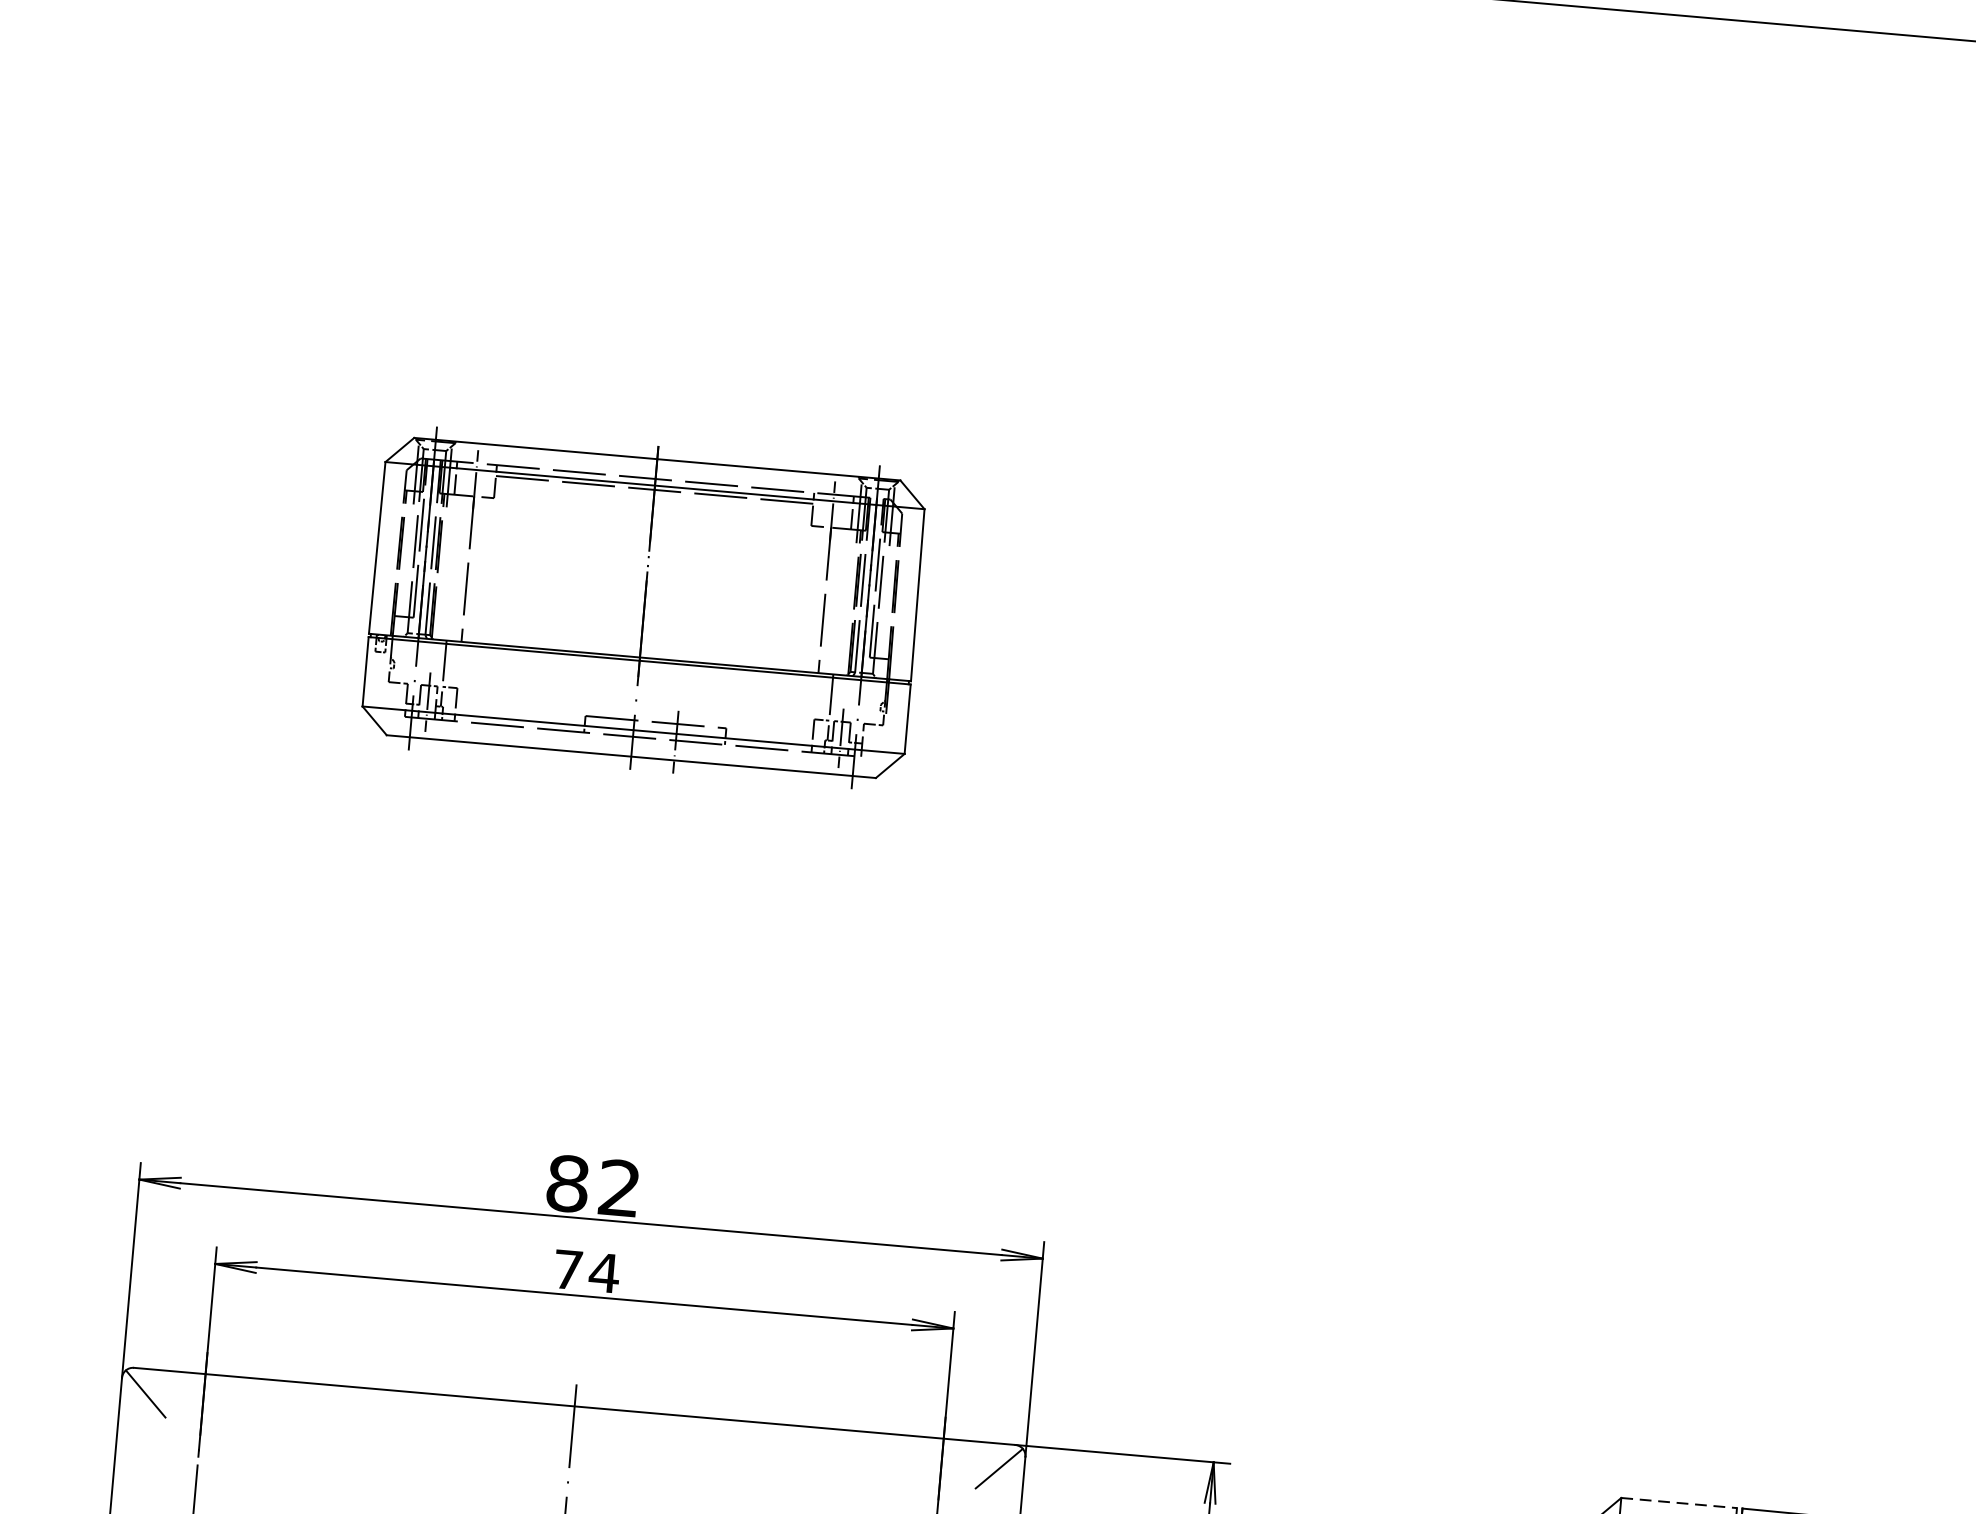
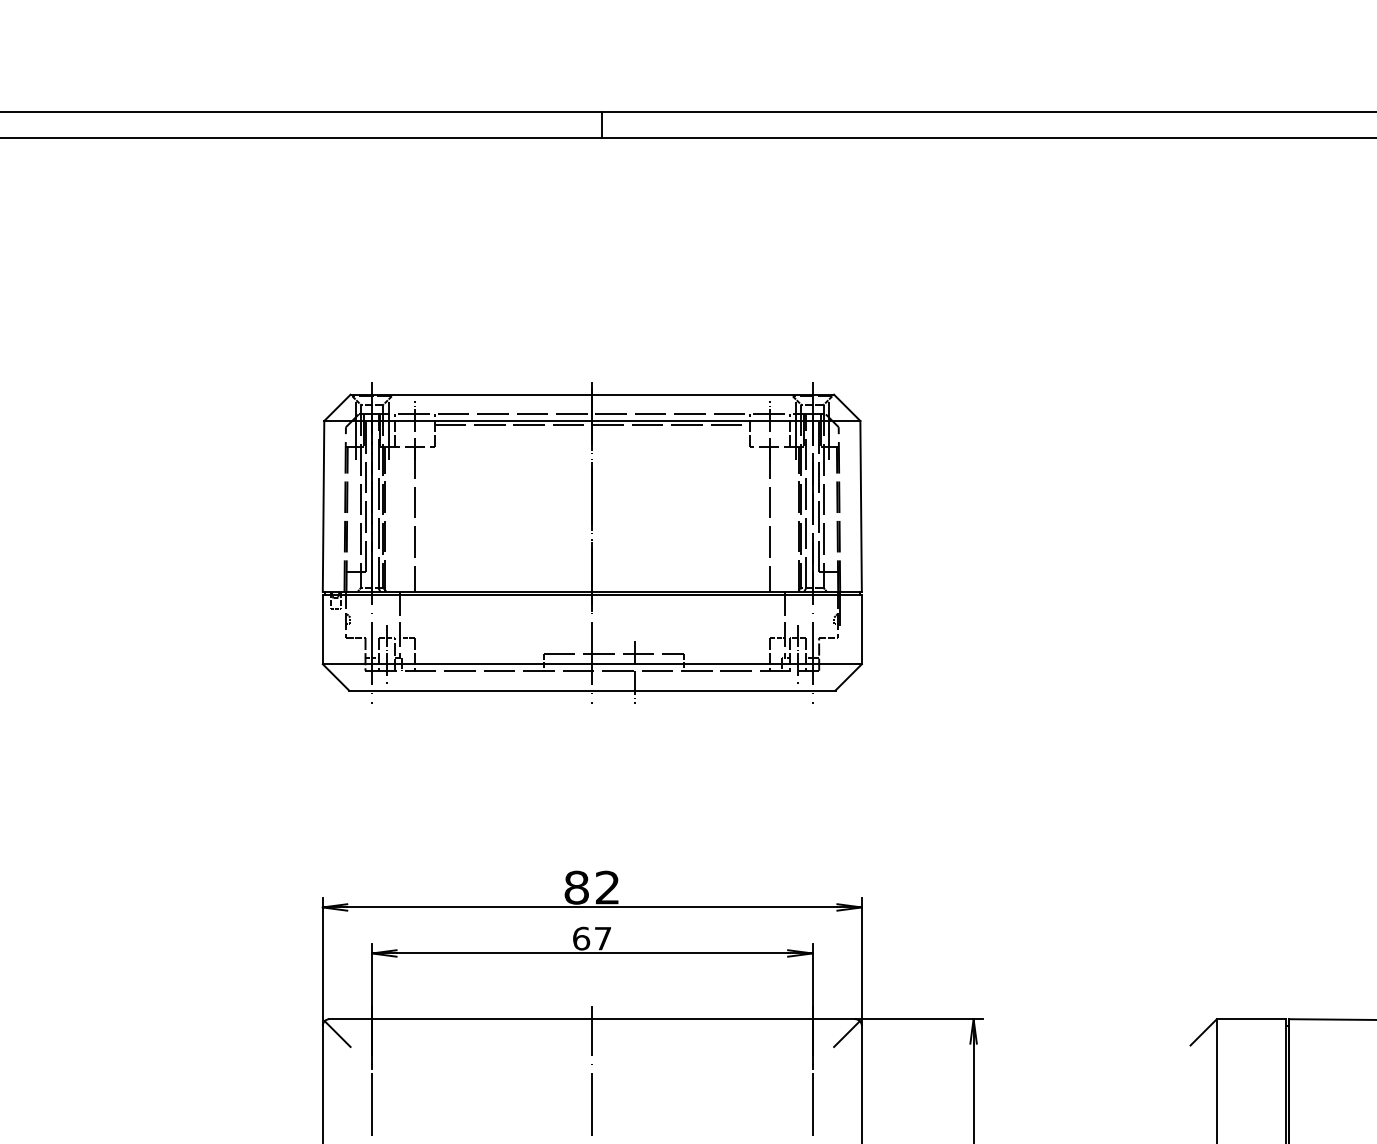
part: (643, 607) -> (591, 542), size x1.67
text: (586, 1271) -> (592, 938), 74 -> 67
line: (1679, 1503) -> (1251, 1019), dashed -> solid

